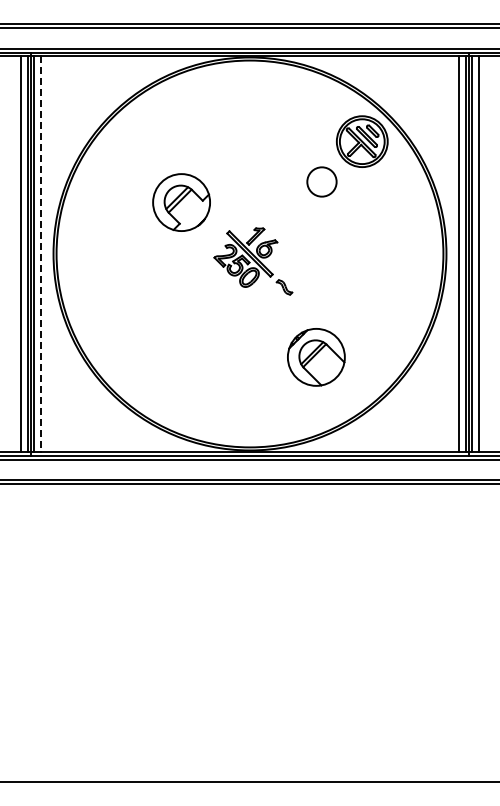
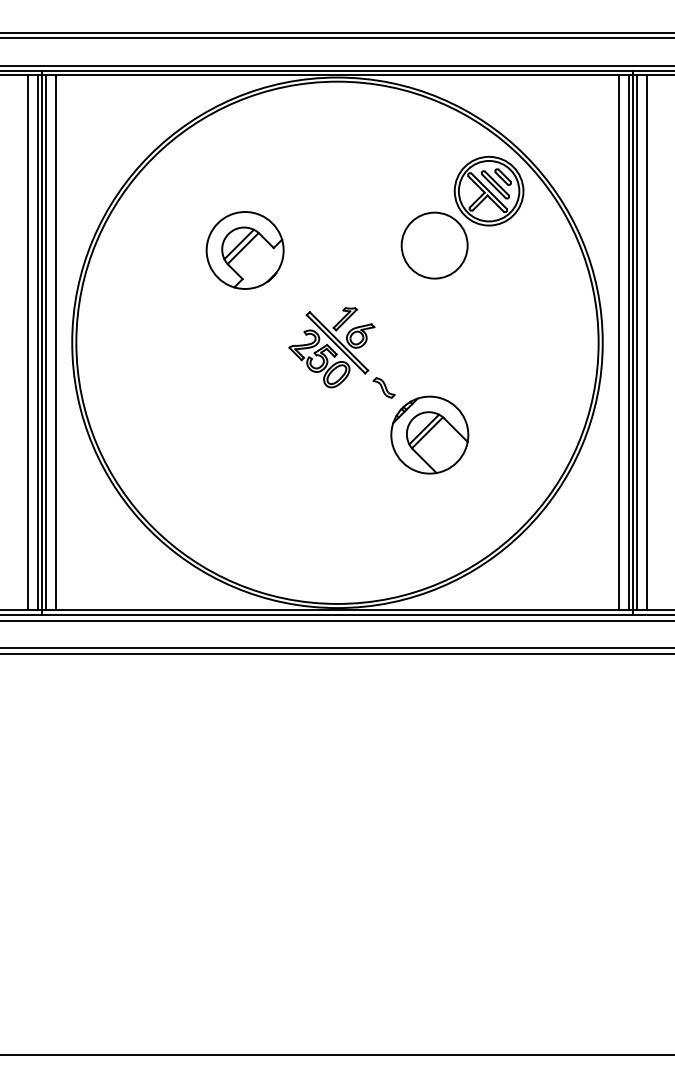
circle: (321, 181) -> (434, 244), size x1.67
part: (181, 202) -> (245, 250), moved
line: (41, 253) -> (56, 342), dashed -> solid
part: (316, 357) -> (429, 435), moved

